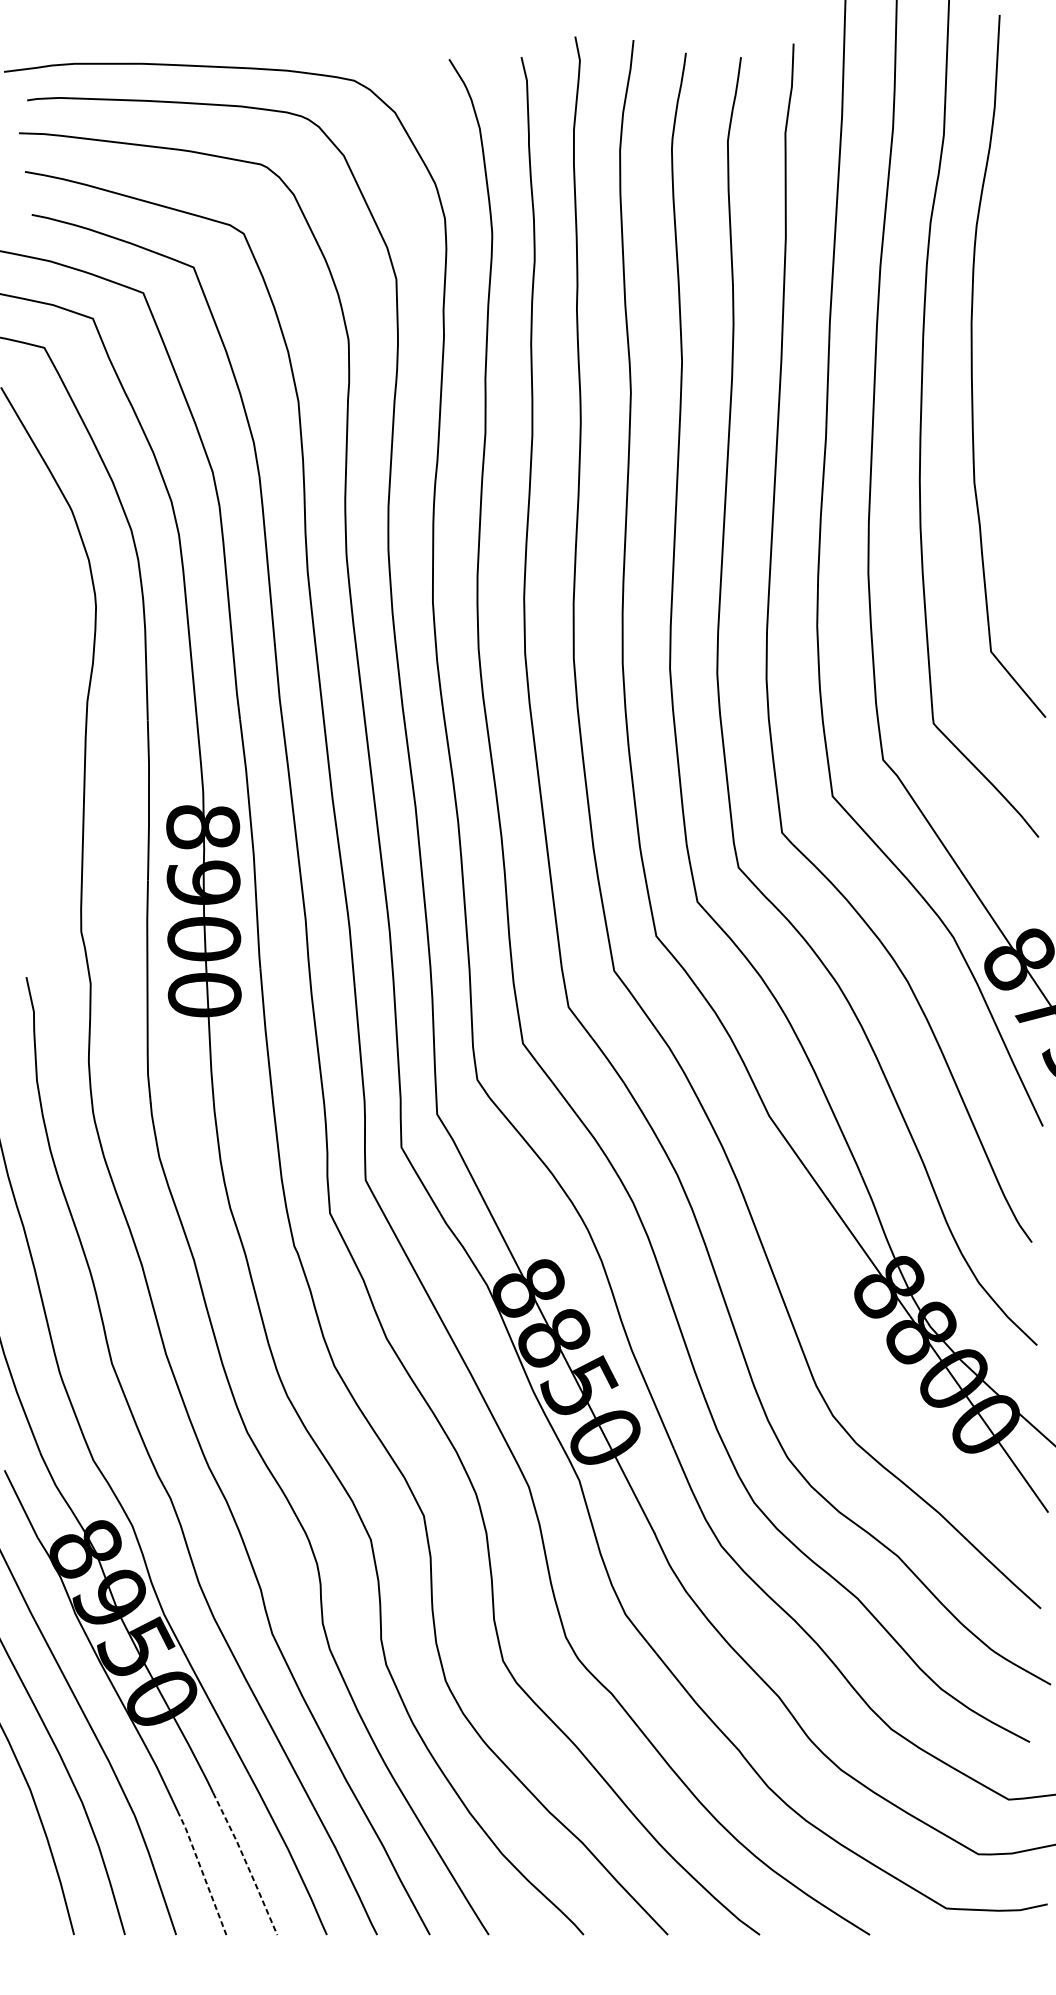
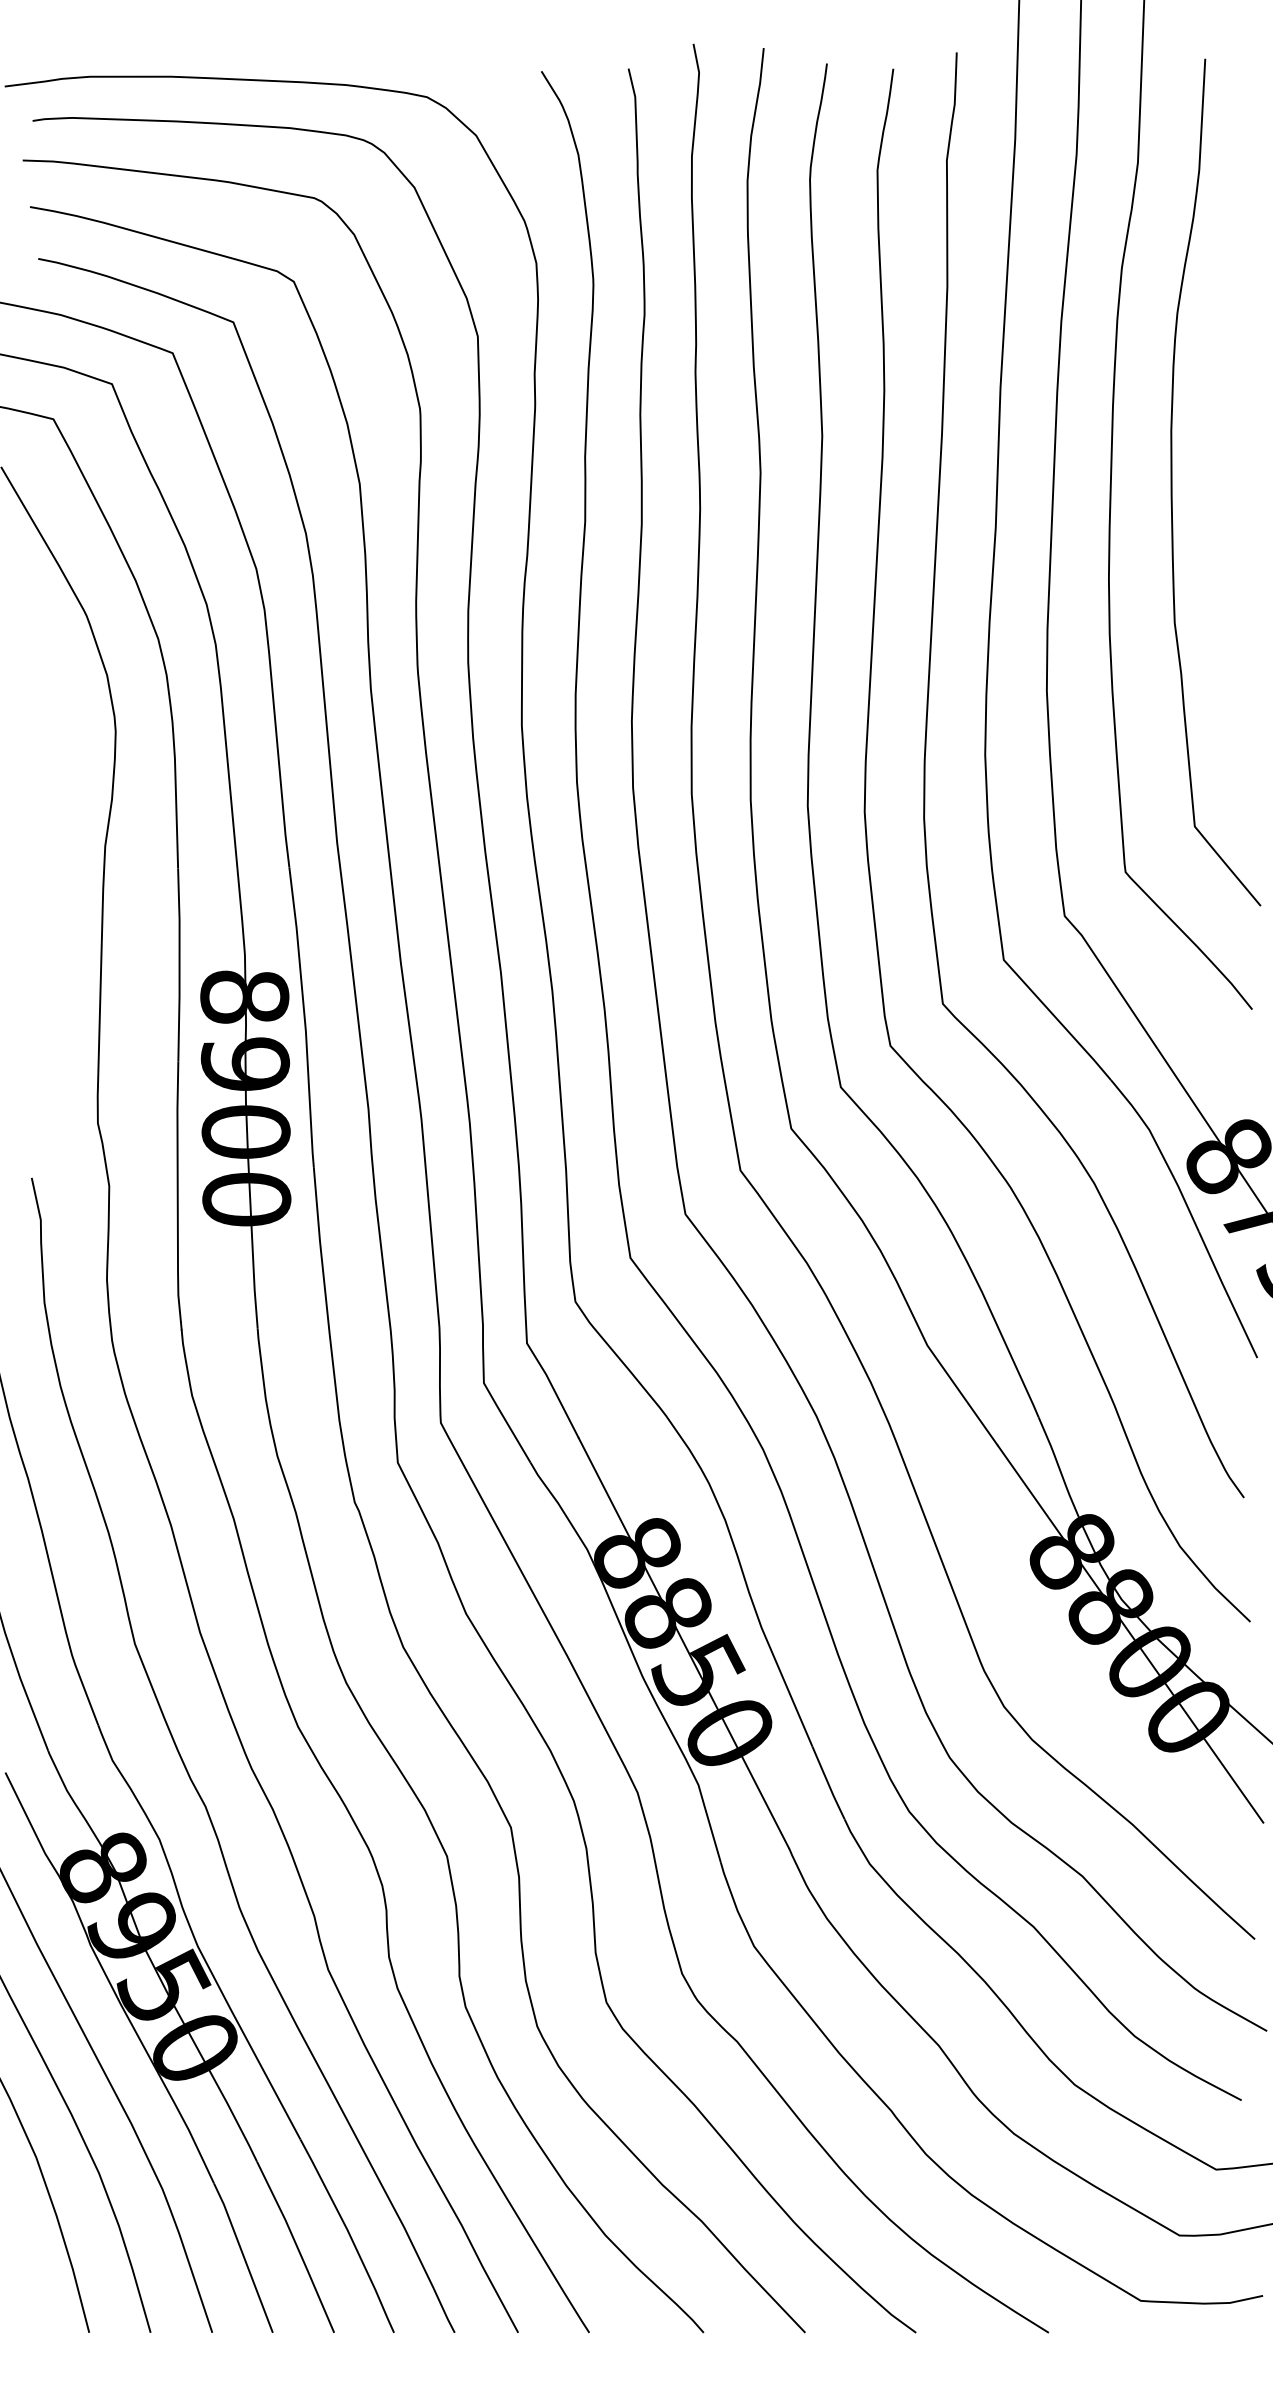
curve: (972, 366) -> (1172, 482), moved
line: (246, 1863) -> (296, 2246), dashed -> solid
line: (202, 1872) -> (244, 2257), dashed -> solid

